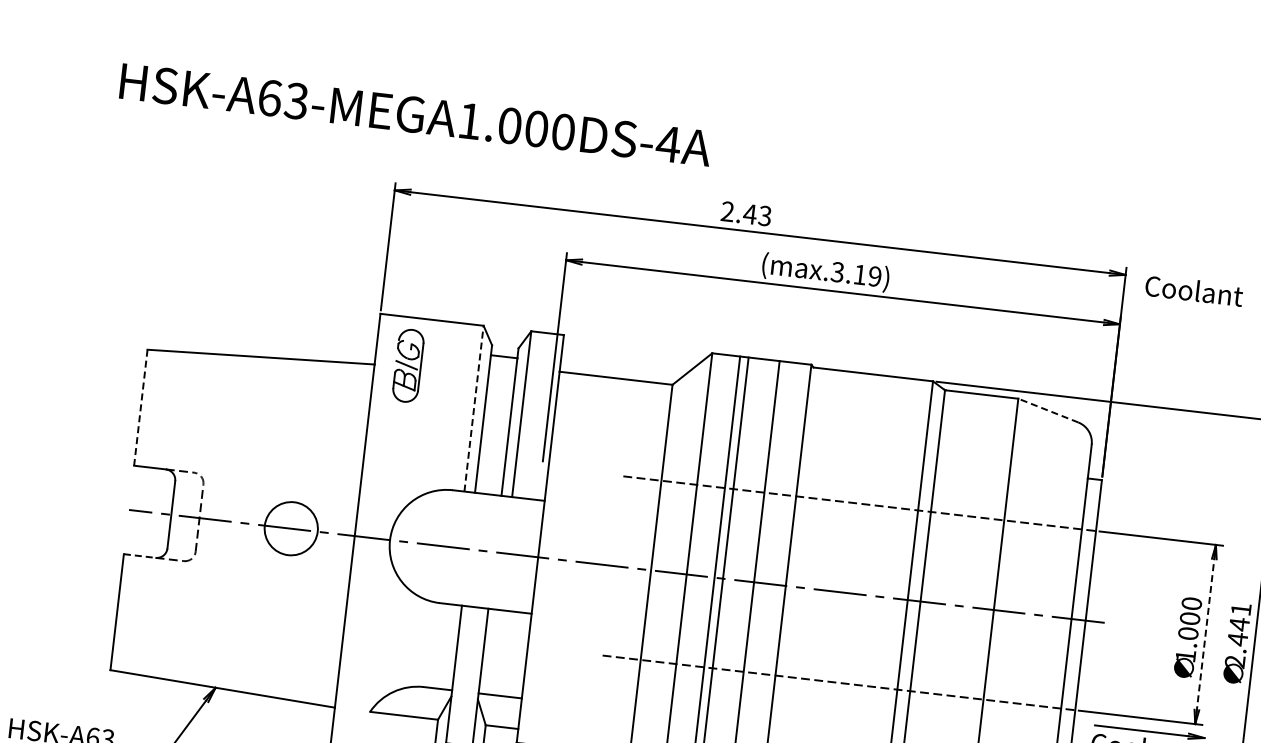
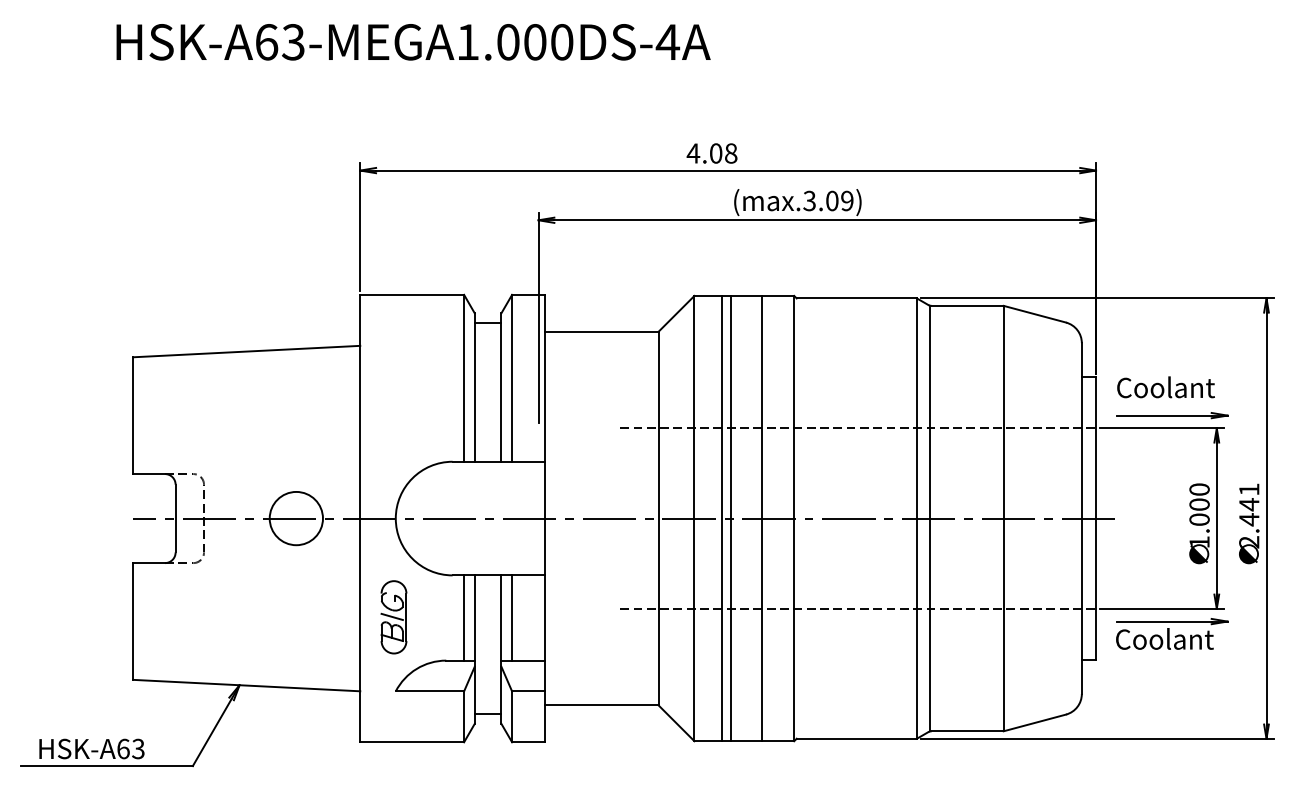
text: (415, 115) -> (413, 42), moved
text: (745, 213) -> (711, 153), 2.43 -> 4.08
text: (860, 274) -> (832, 200), (max.3.19) -> (max.3.09)
text: (1193, 290) -> (1165, 387), moved
part: (407, 365) -> (393, 617), moved
line: (474, 407) -> (464, 377), dashed -> solid
line: (141, 408) -> (133, 416), dashed -> solid
line: (1047, 410) -> (1034, 314), dashed -> solid
part: (1173, 527) -> (1172, 415), added
line: (140, 556) -> (149, 563), dashed -> solid
line: (1205, 634) -> (1216, 518), dashed -> solid
line: (446, 646) -> (464, 617), added
line: (494, 651) -> (512, 617), added

